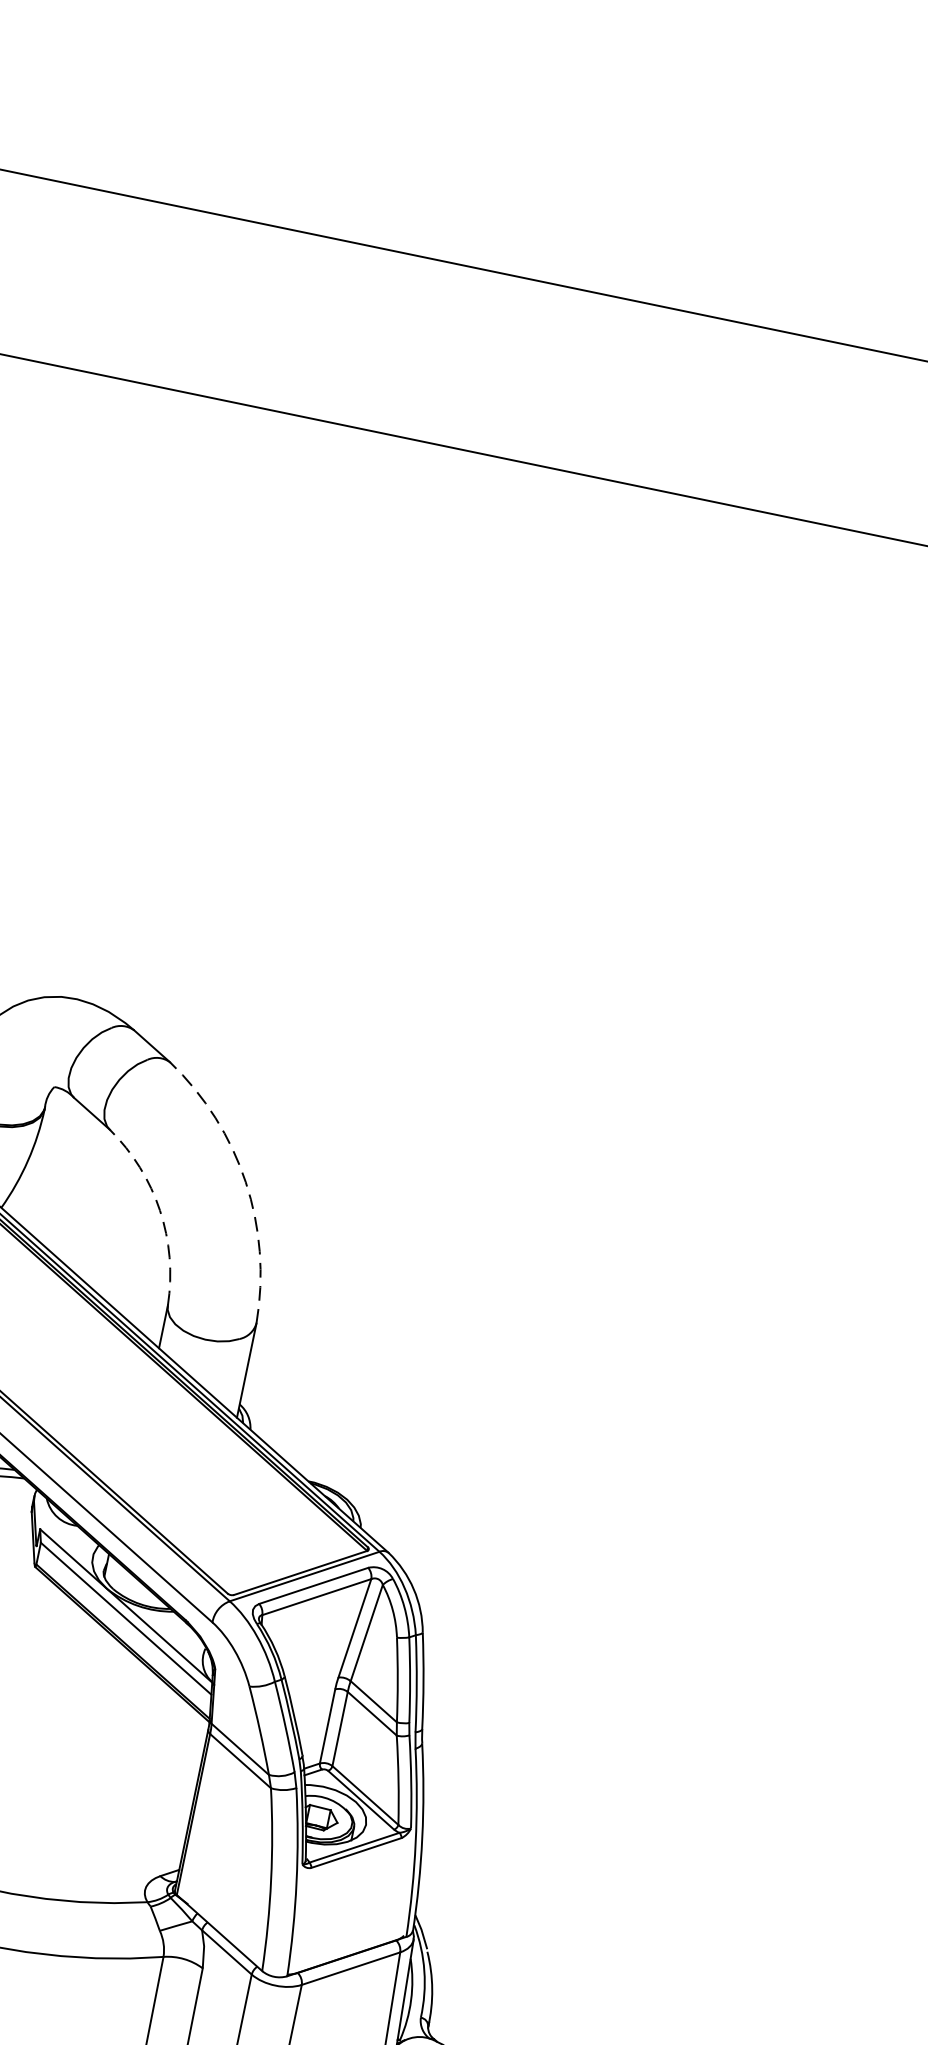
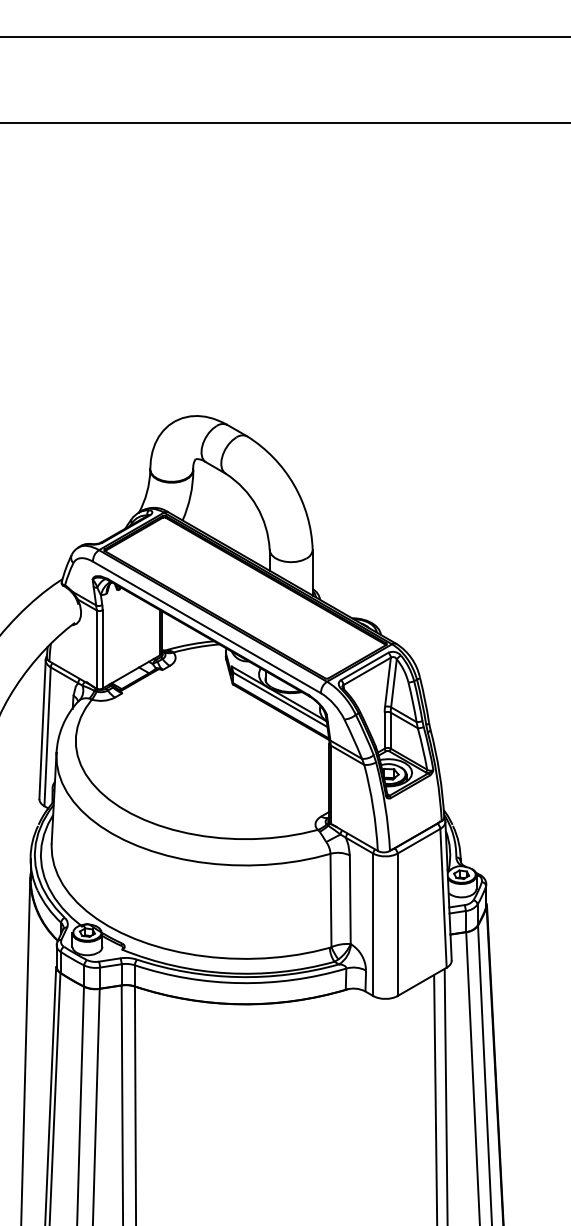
arc: (246, 1181) -> (294, 484), dashed -> solid
arc: (159, 1210) -> (256, 506), dashed -> solid

